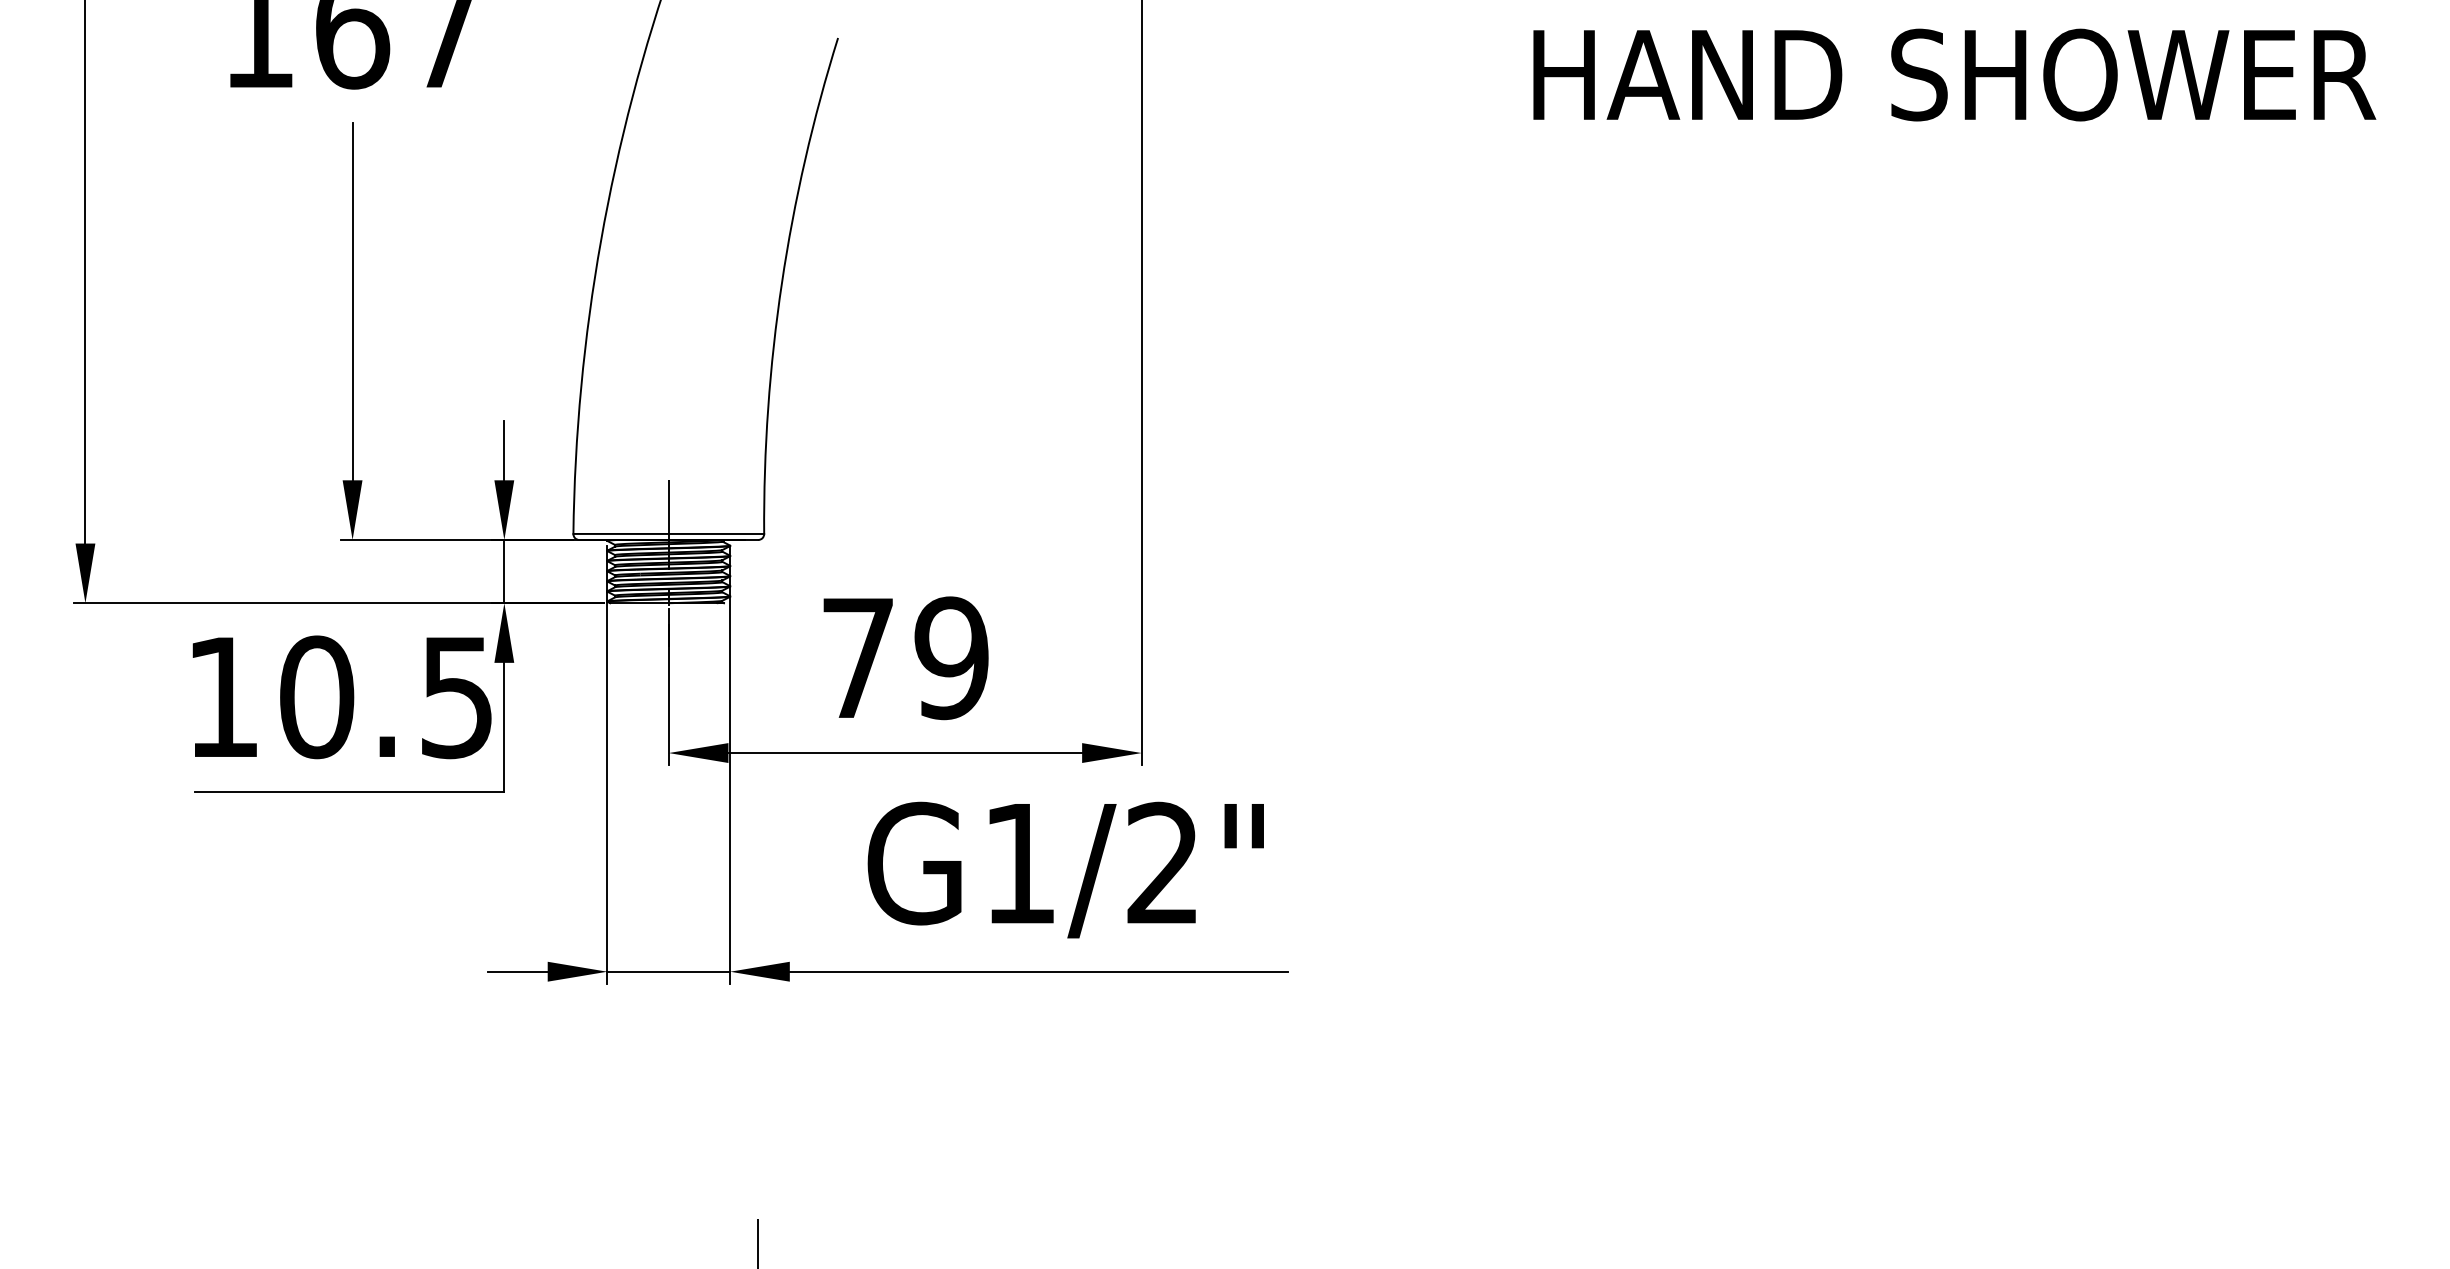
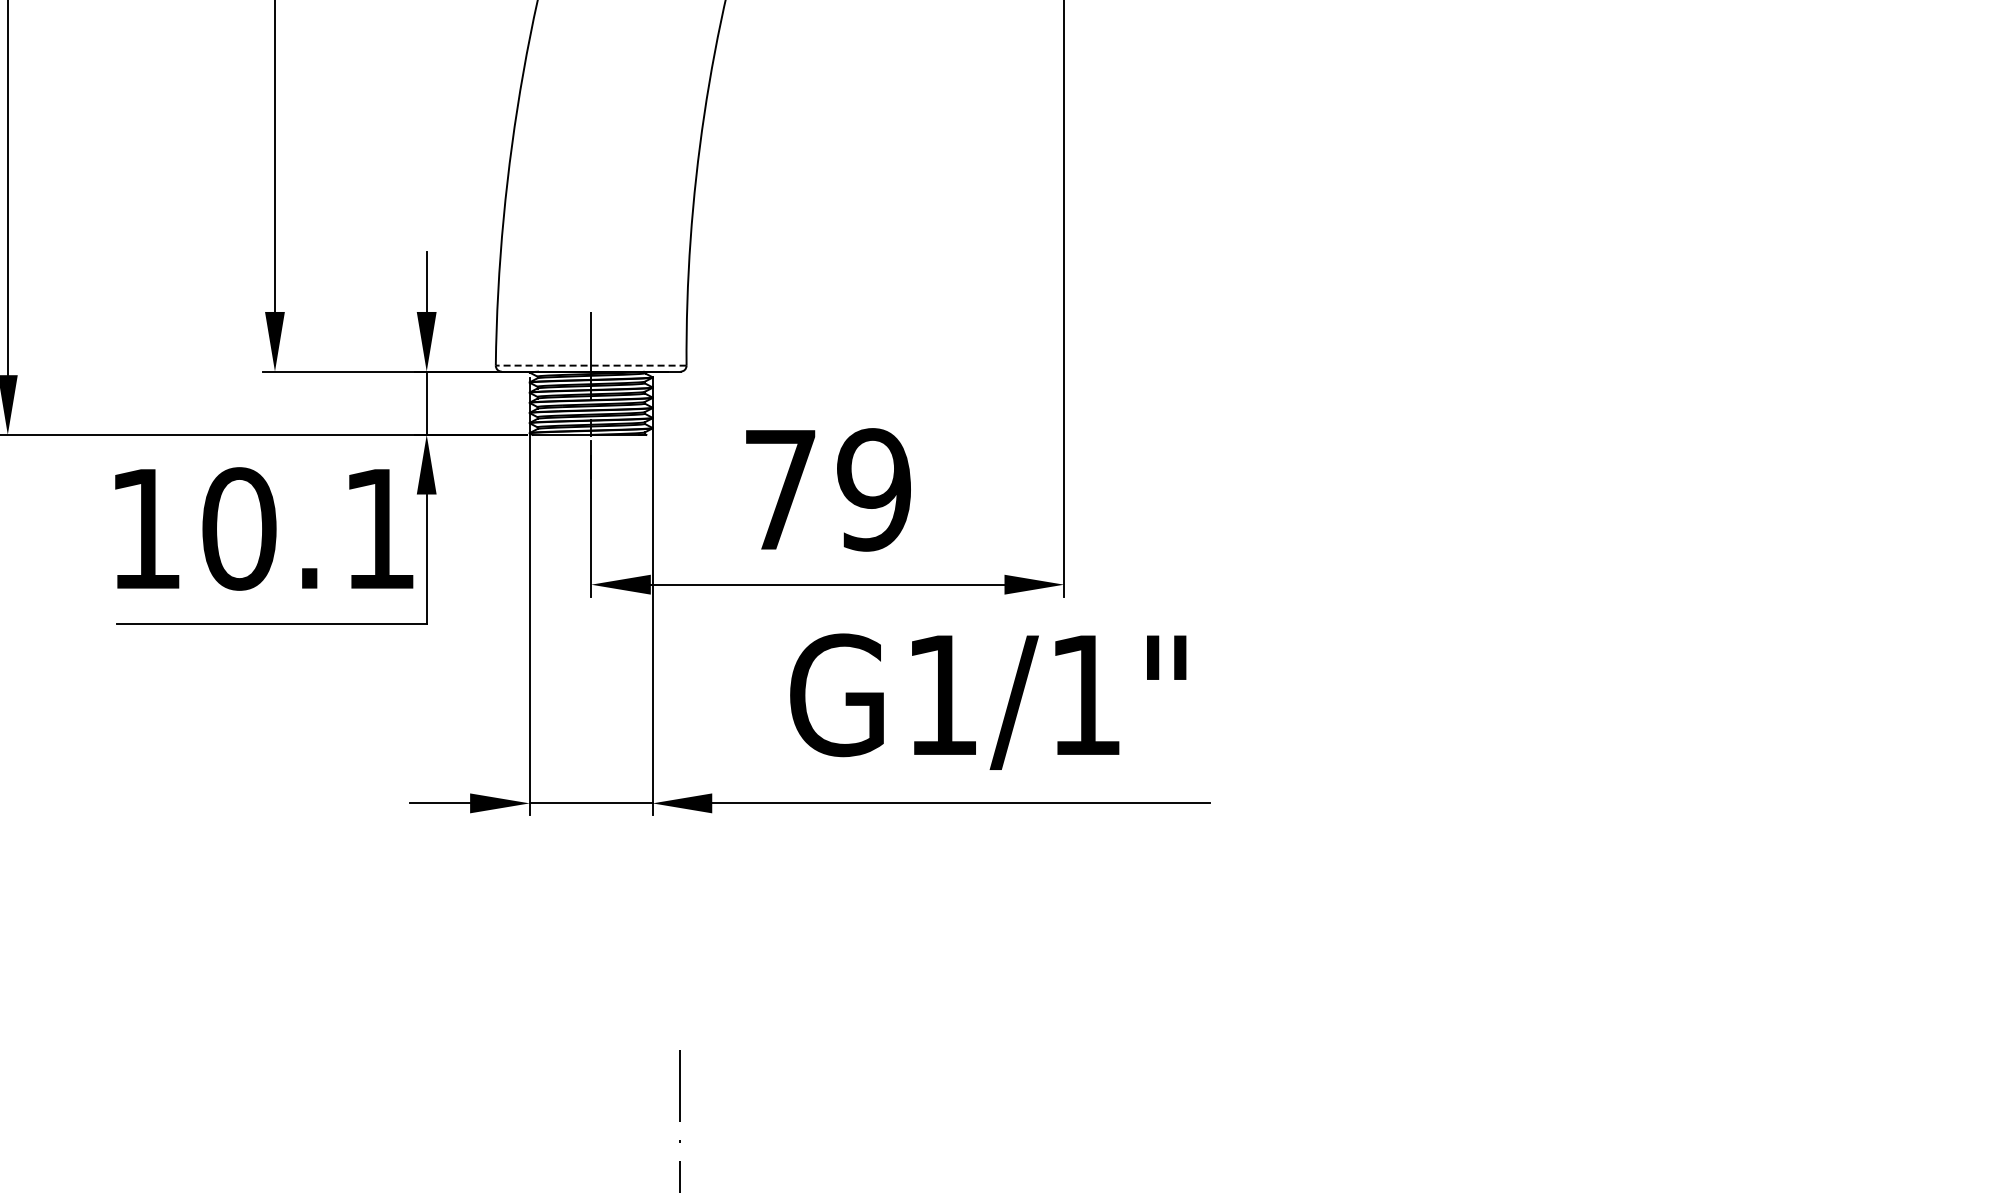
line: (668, 533) -> (590, 365), solid -> dashed
text: (456, 698) -> (378, 530), 10.5 -> 10.1
text: (1161, 862) -> (1083, 694), G1/2" -> G1/1"

